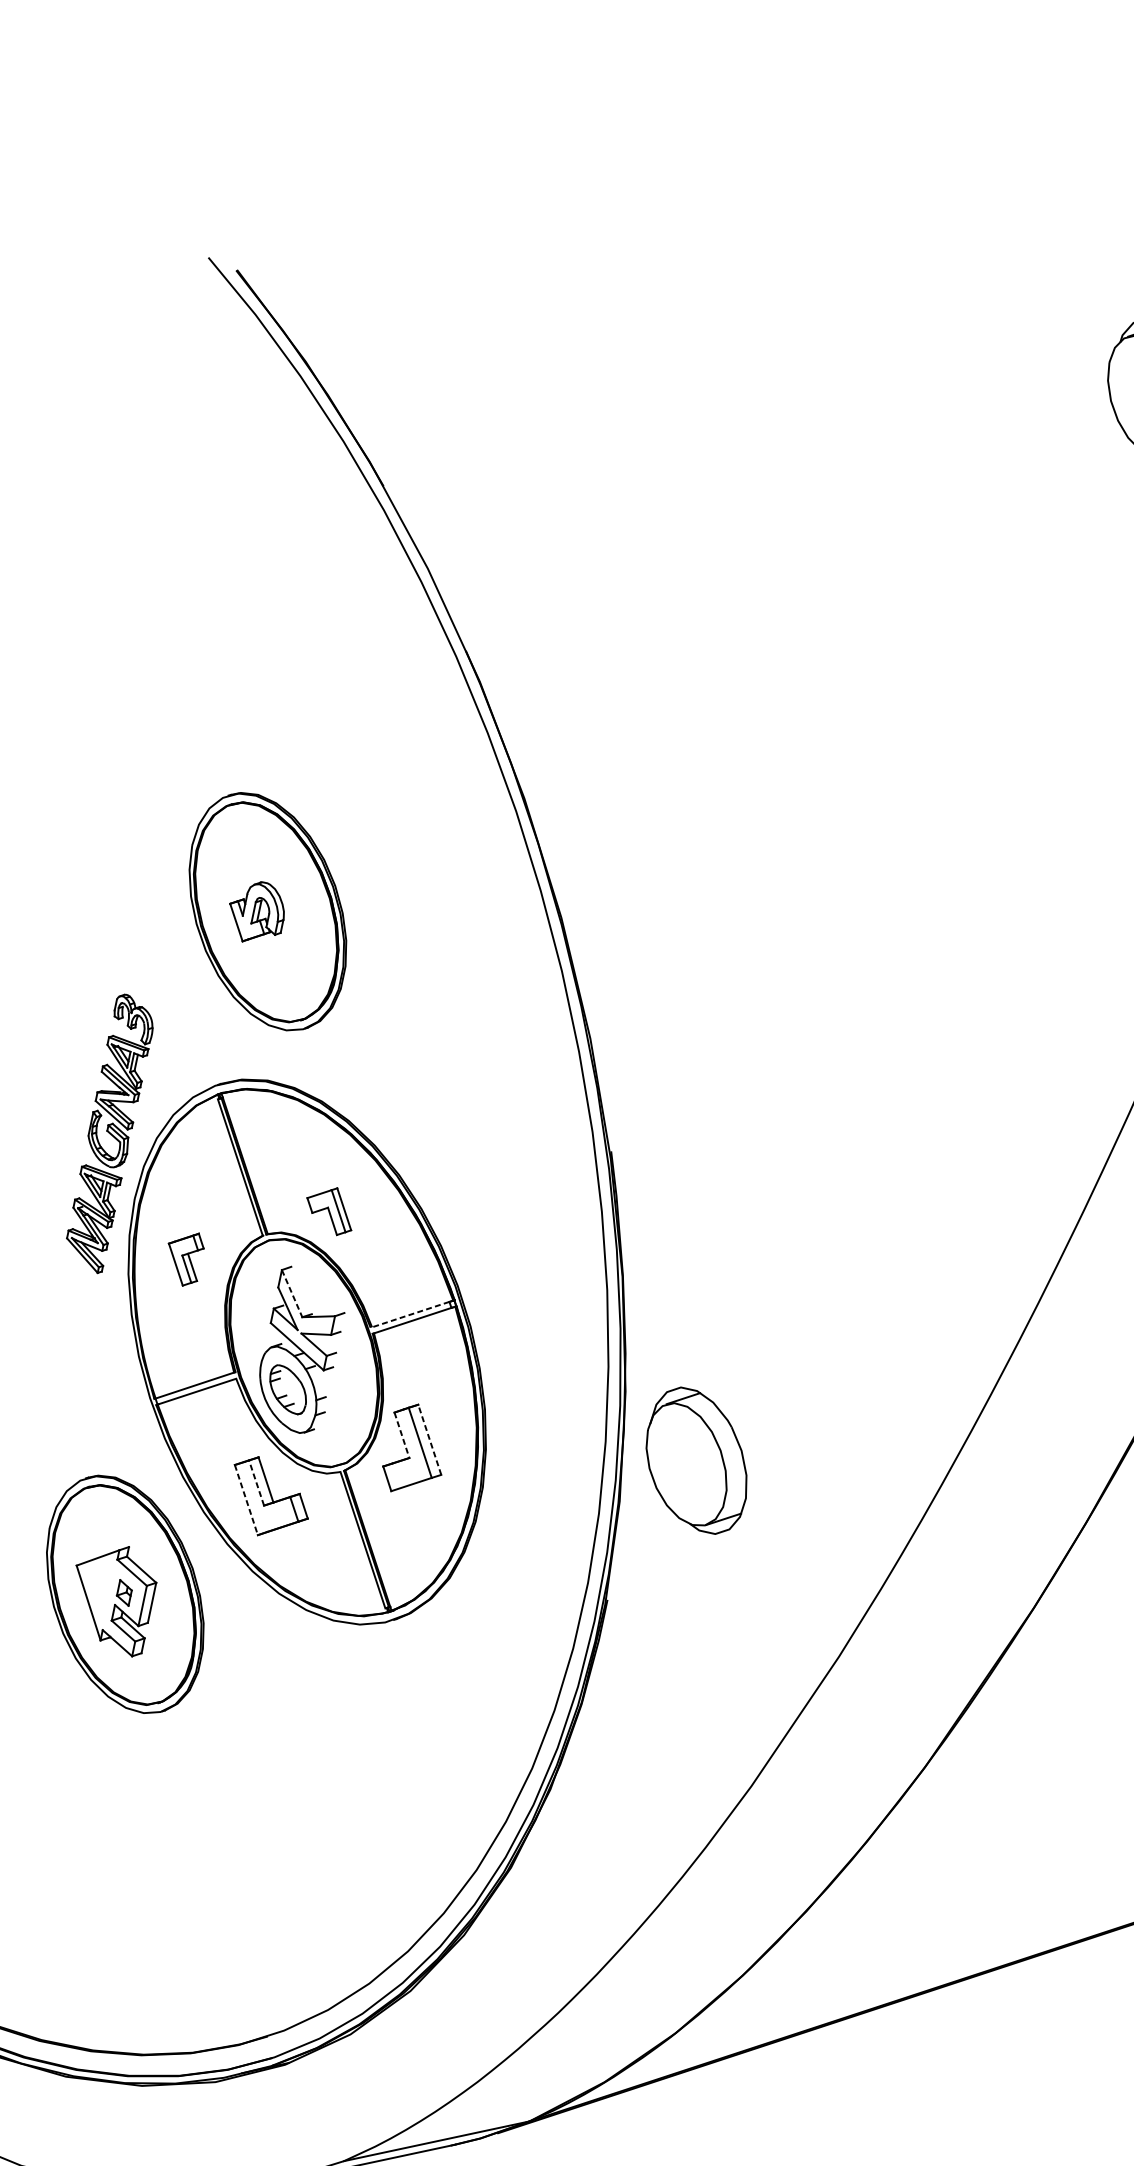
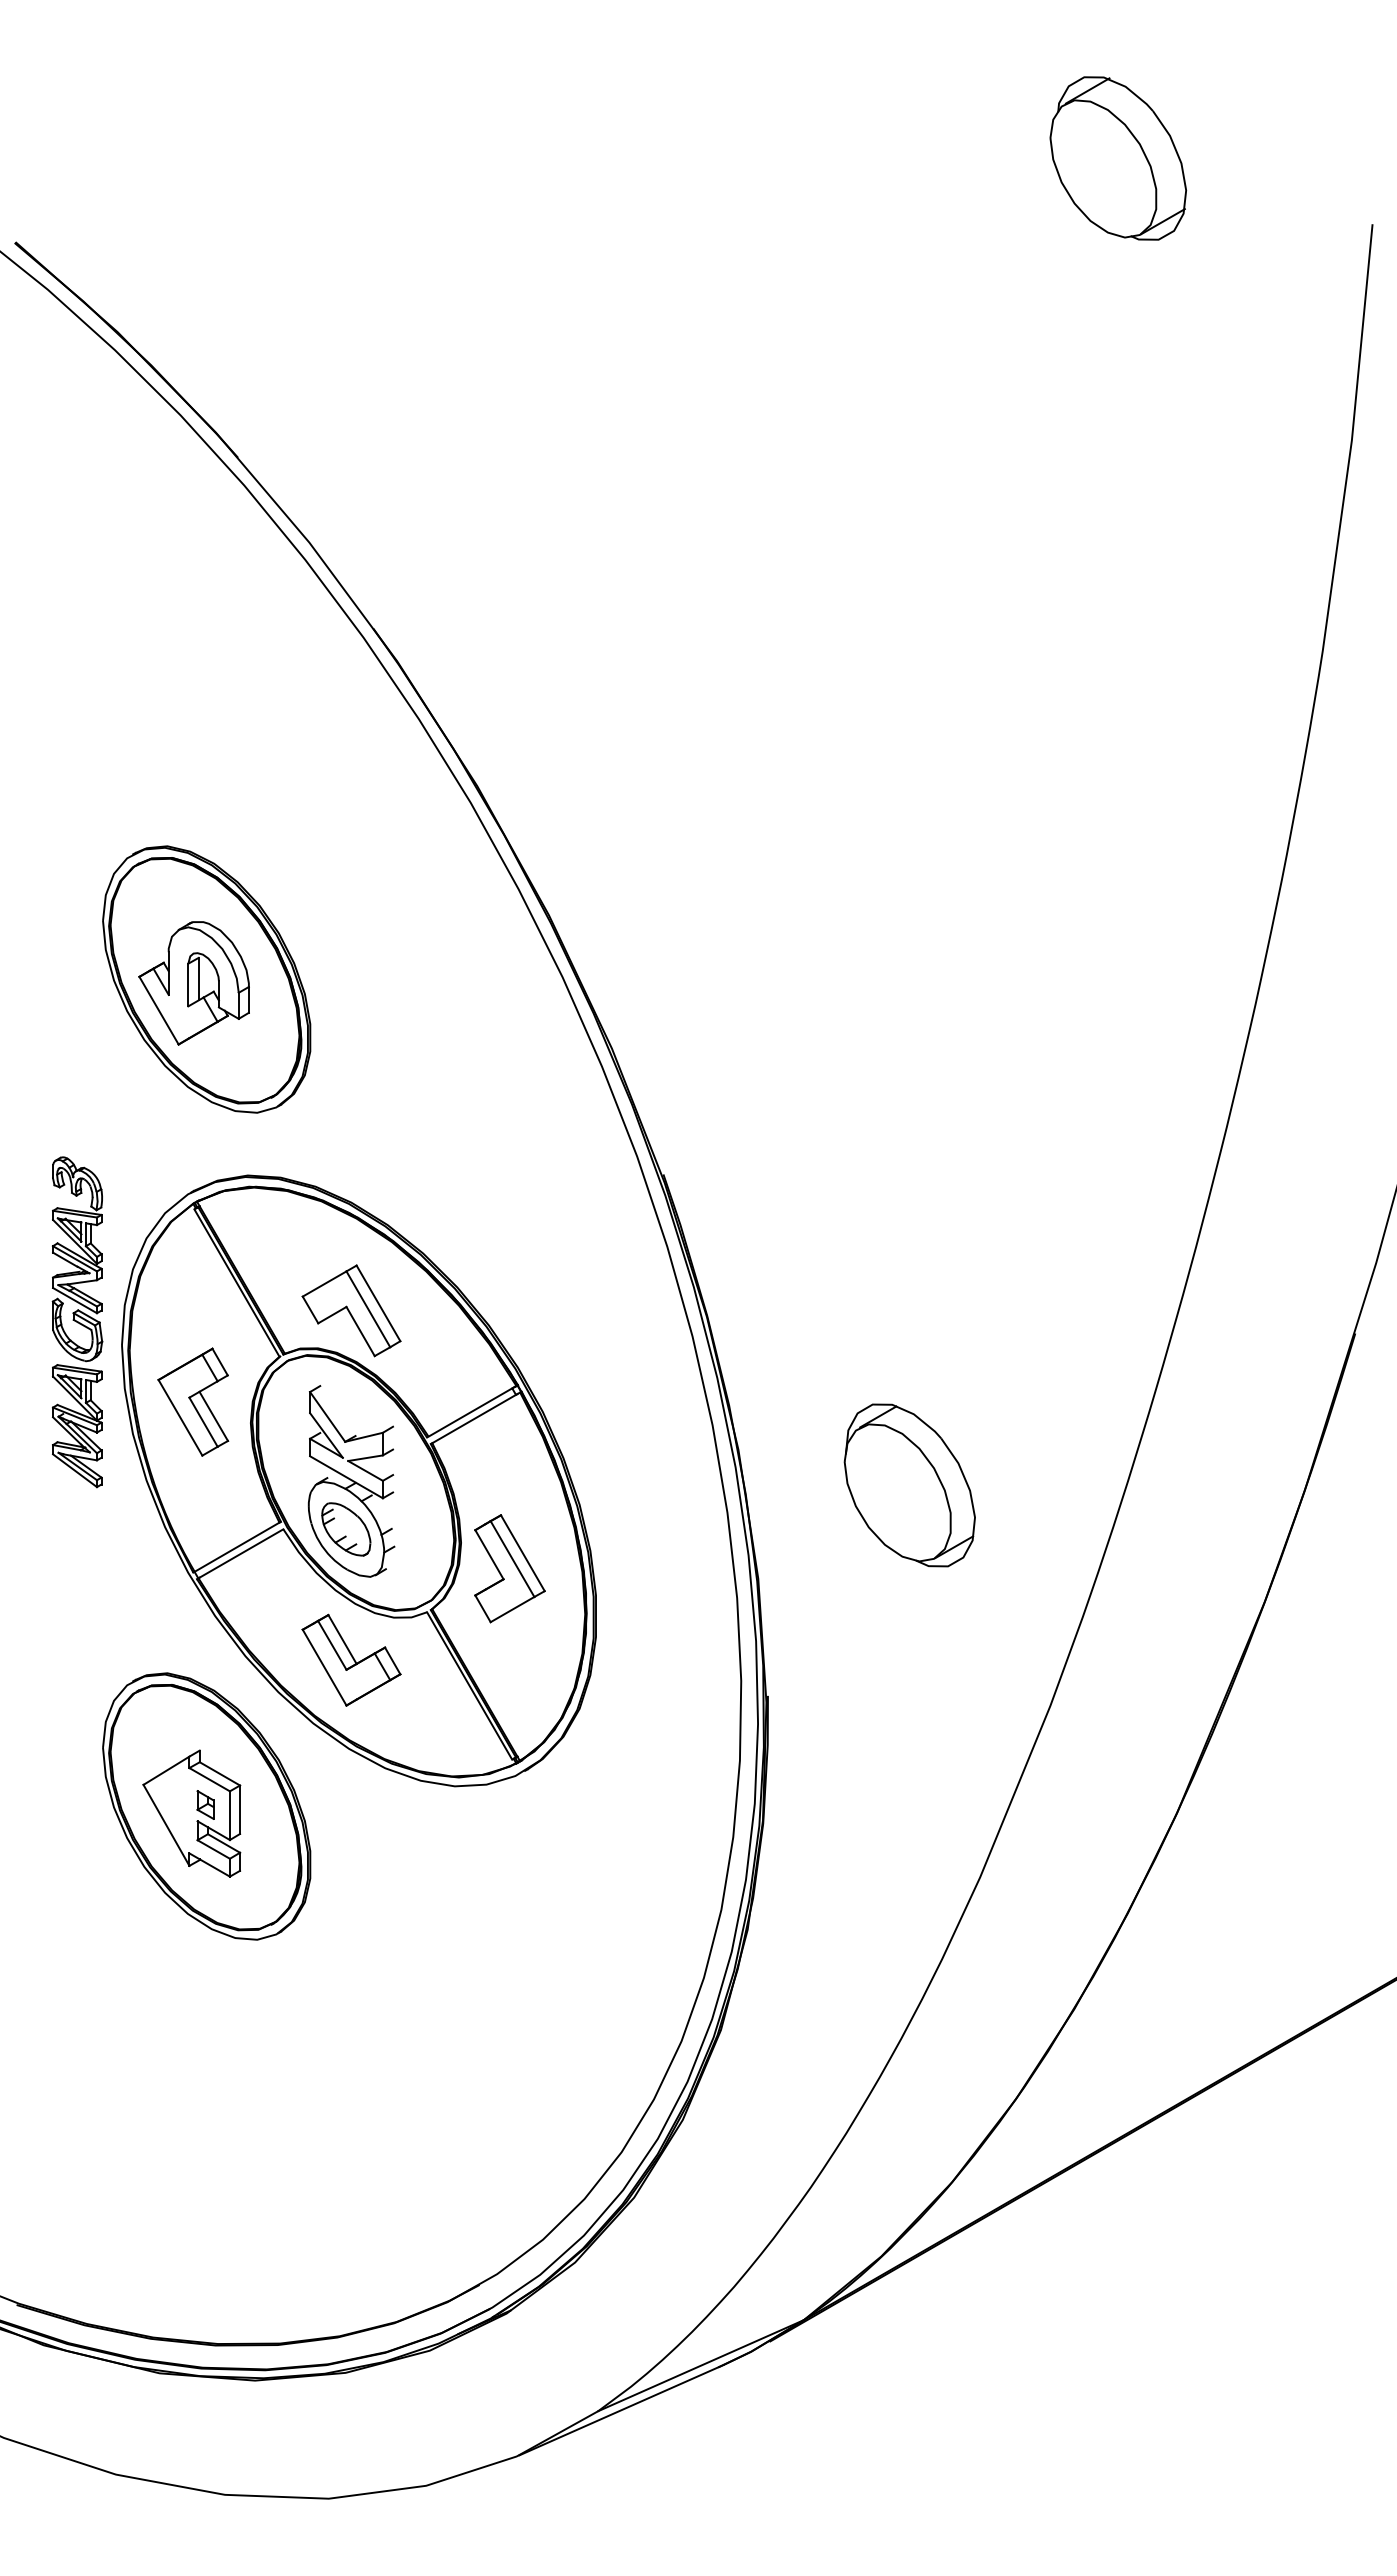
part: (256, 912) -> (193, 983), size x1.67
part: (110, 1133) -> (77, 1322), moved
part: (330, 1209) -> (351, 1310), size x1.67
part: (184, 1257) -> (193, 1401), size x1.67
line: (291, 1294) -> (327, 1417), dashed -> solid
line: (409, 1315) -> (469, 1413), dashed -> solid
line: (401, 1435) -> (489, 1555), dashed -> solid
line: (429, 1439) -> (522, 1553), dashed -> solid
part: (697, 1460) -> (909, 1485), moved
line: (256, 1482) -> (332, 1644), dashed -> solid
line: (246, 1499) -> (324, 1667), dashed -> solid

